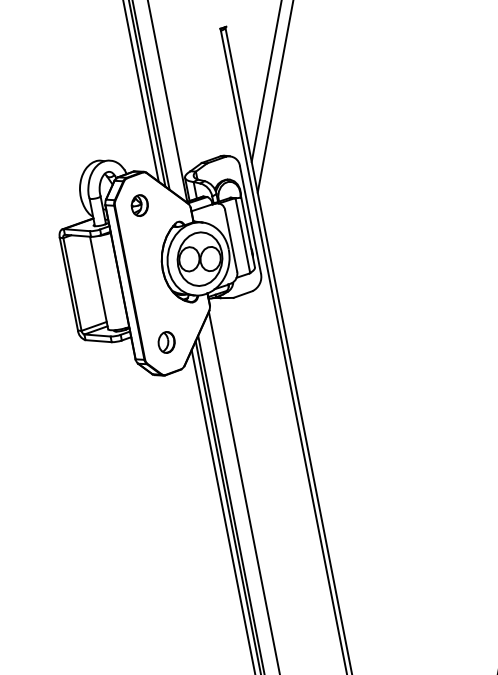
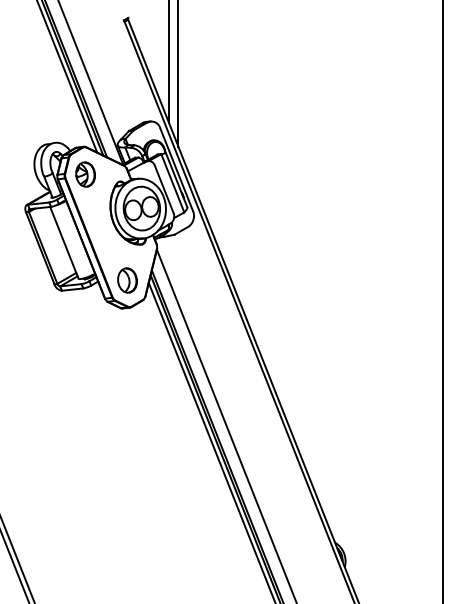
part: (139, 205) -> (85, 174), size x1.43
part: (166, 342) -> (127, 280), size x1.43

